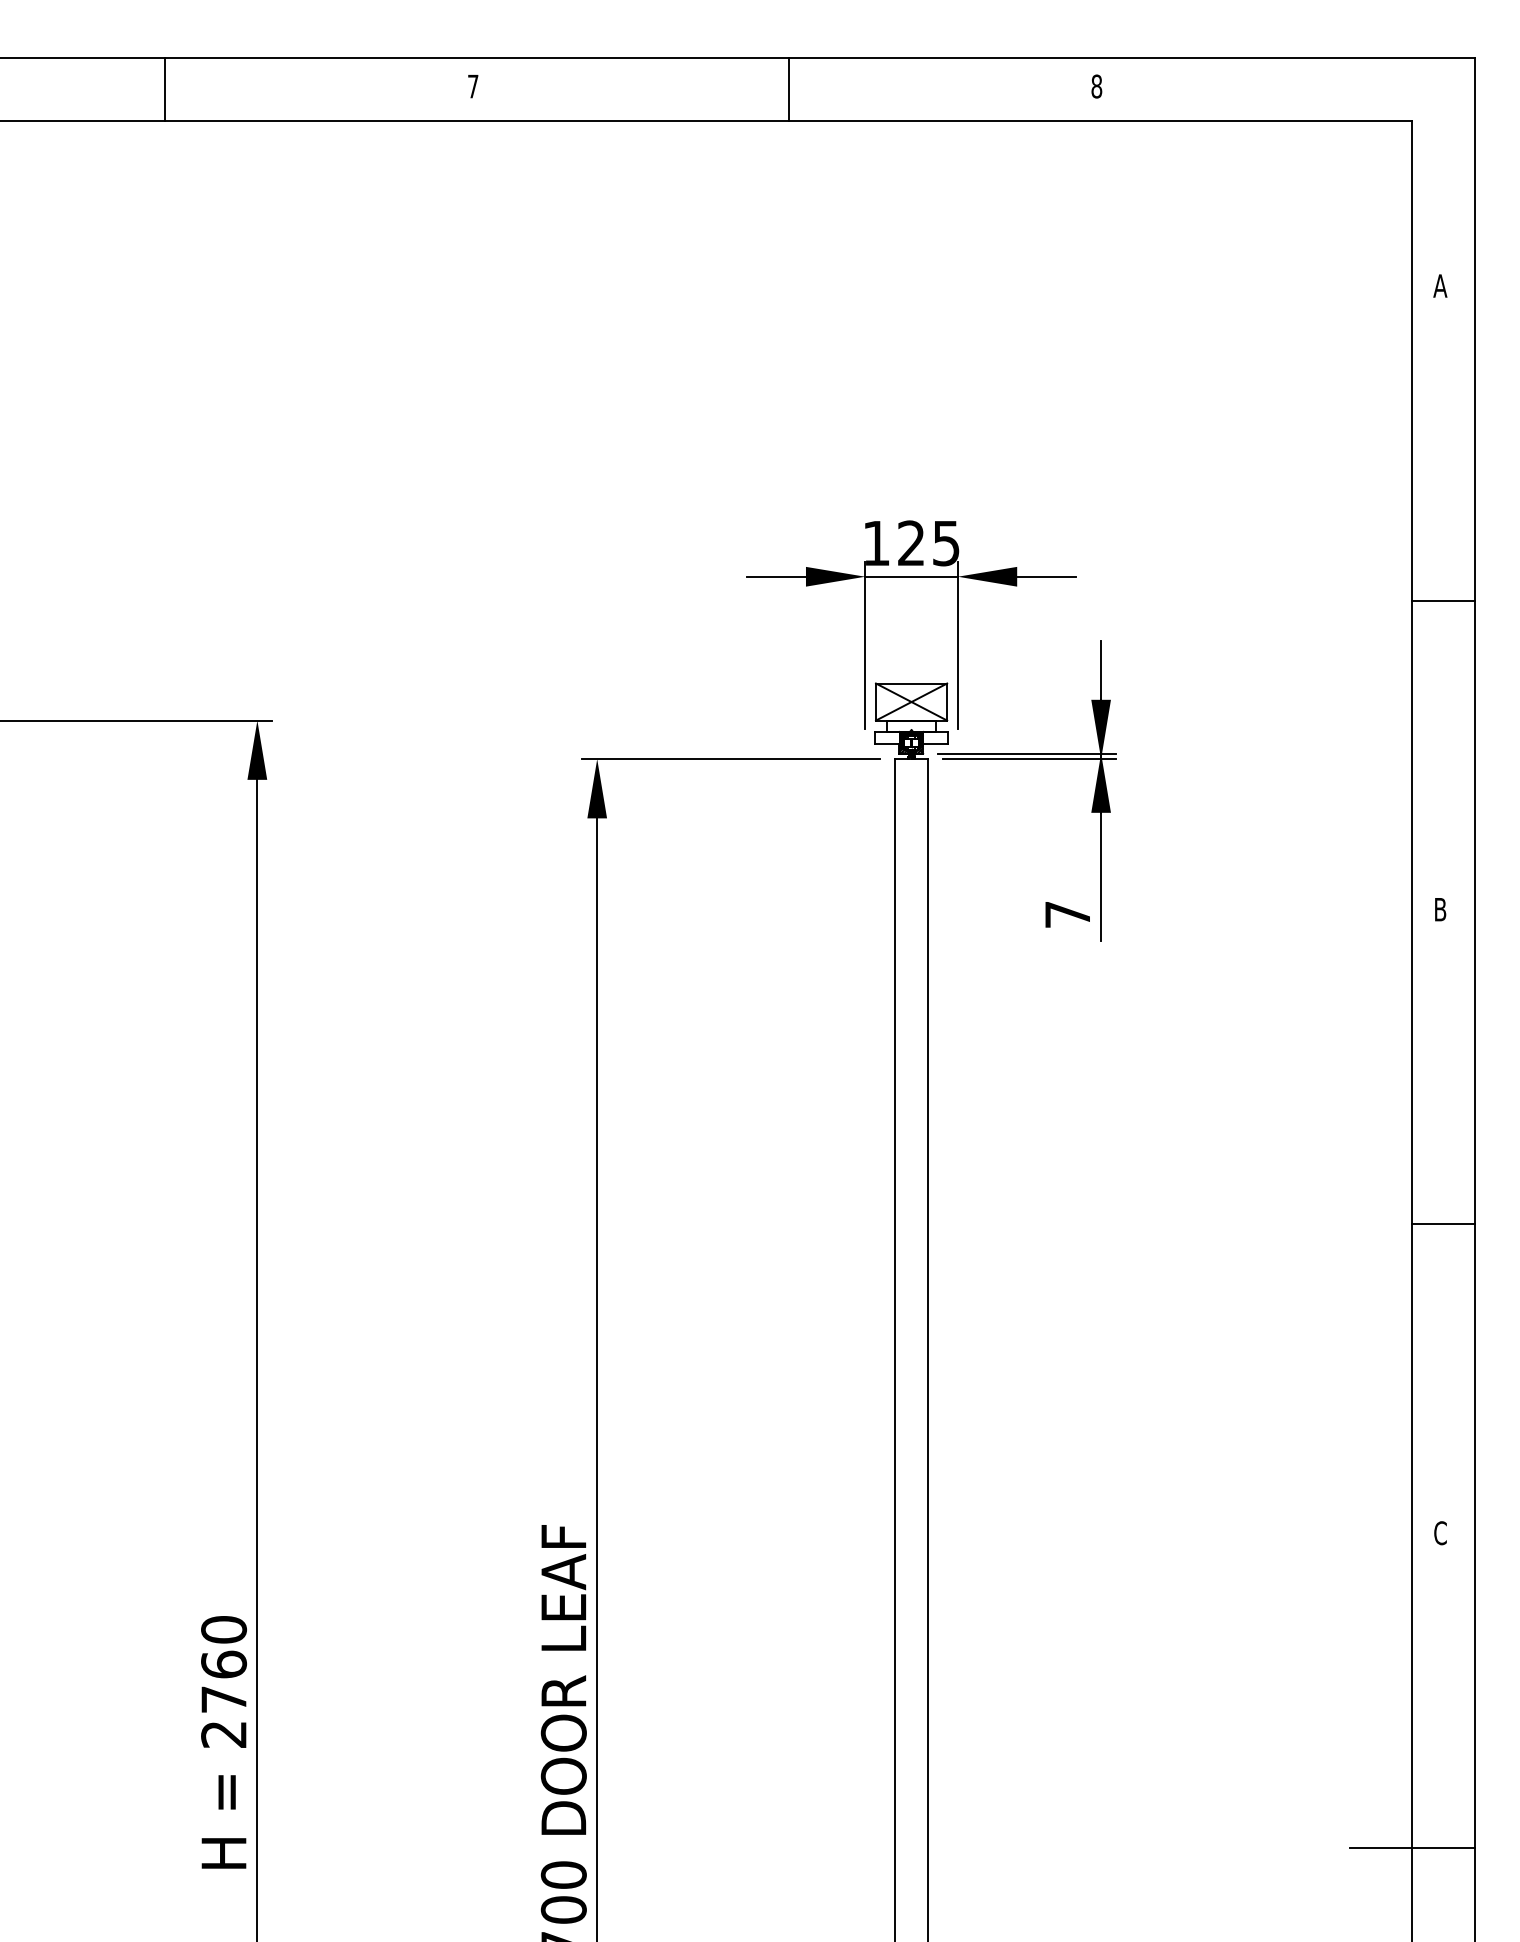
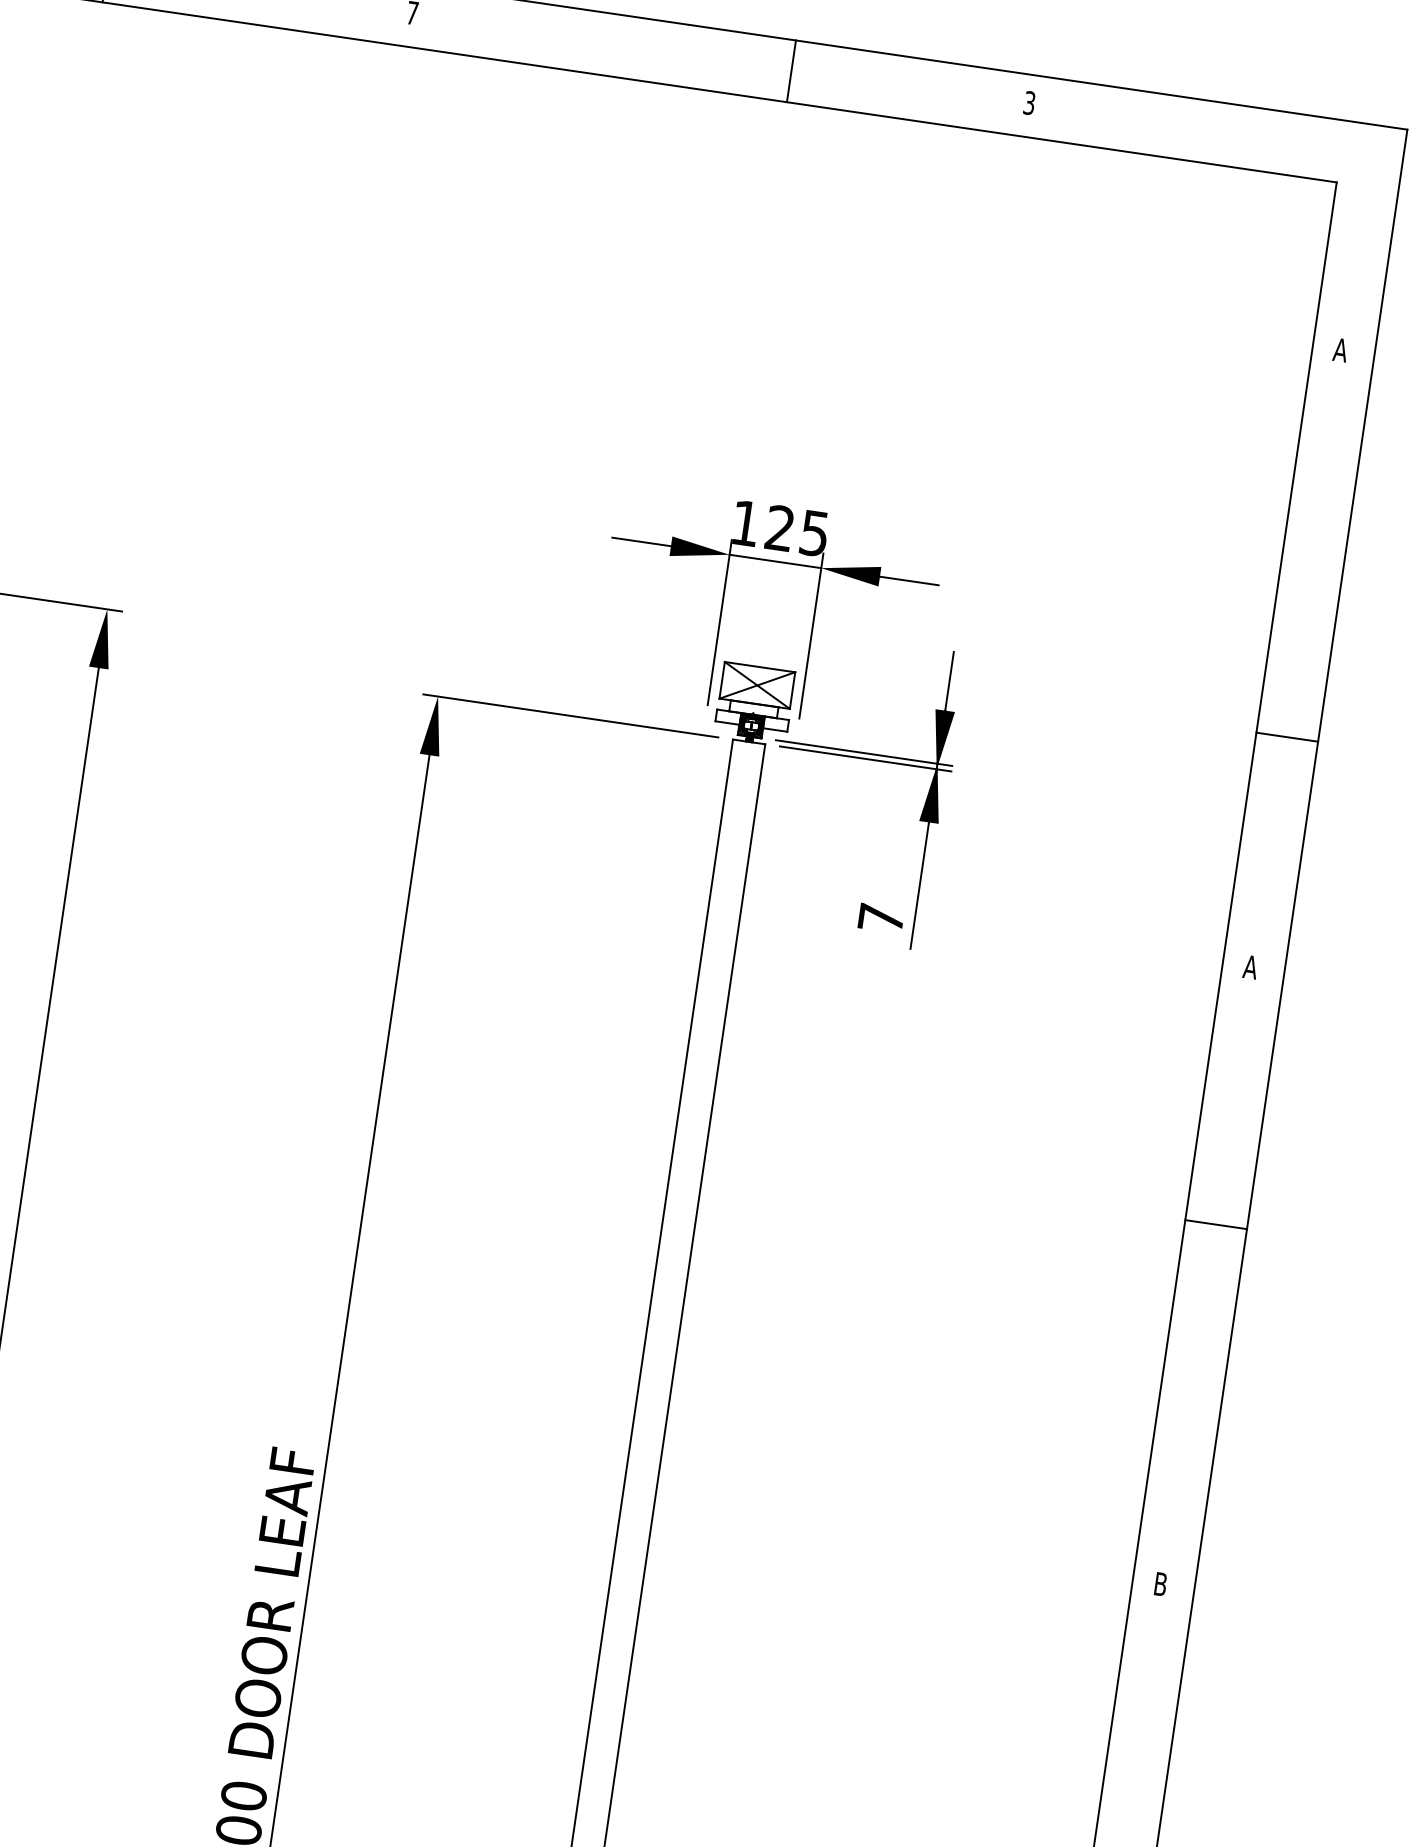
text: (1096, 86) -> (1029, 103), 8 -> 3
line: (788, 89) -> (791, 71), moved
line: (1443, 600) -> (1287, 736), moved
text: (1440, 909) -> (1250, 967), B -> A
line: (1443, 1224) -> (1216, 1224), moved
text: (1440, 1533) -> (1160, 1584), C -> B

